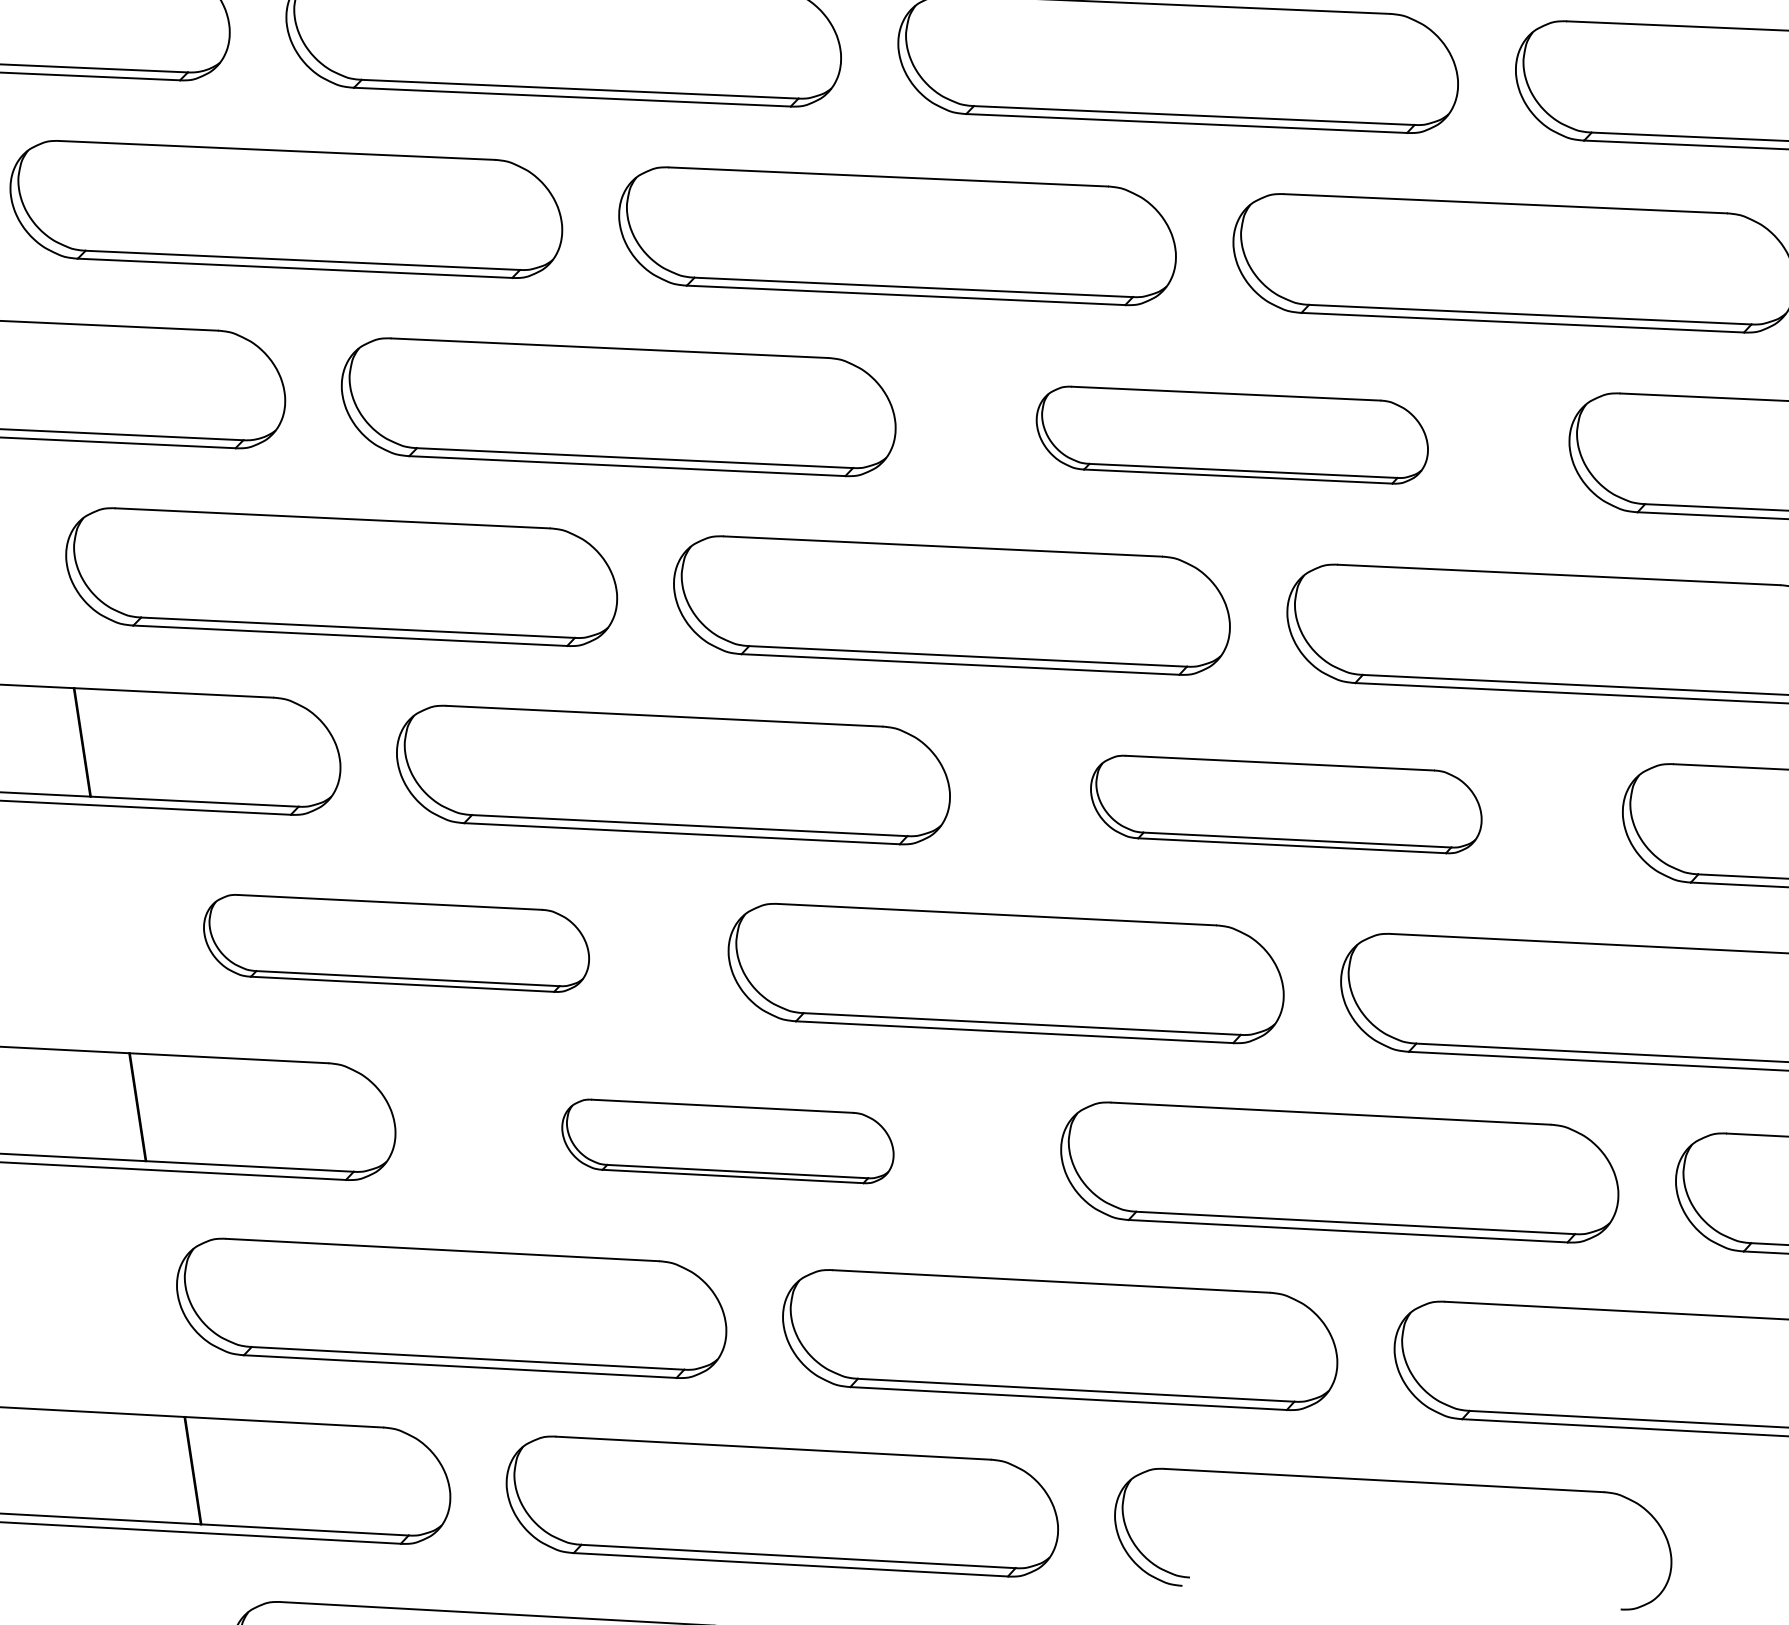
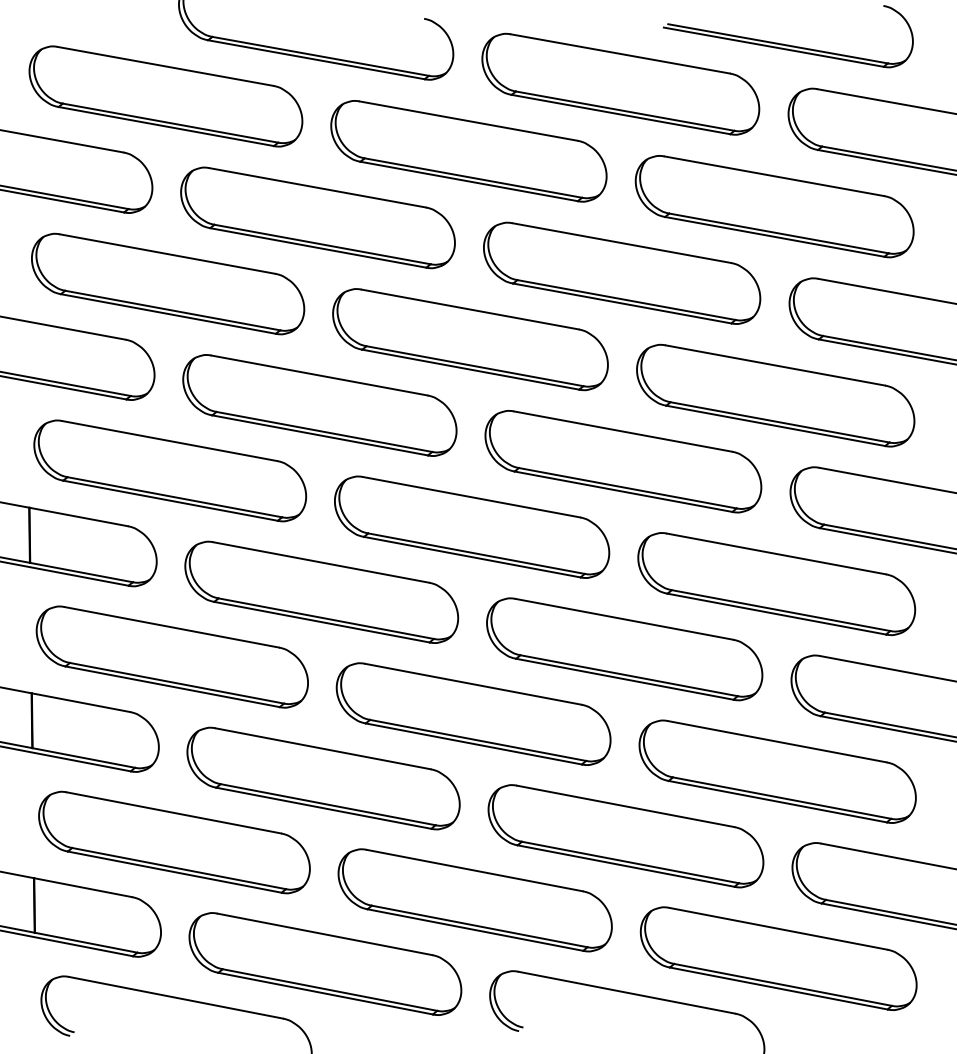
part: (1232, 434) -> (623, 461), size x1.43
part: (1285, 804) -> (624, 649), size x1.43
part: (394, 942) -> (171, 656), size x1.43
part: (727, 1141) -> (323, 778), size x1.67

